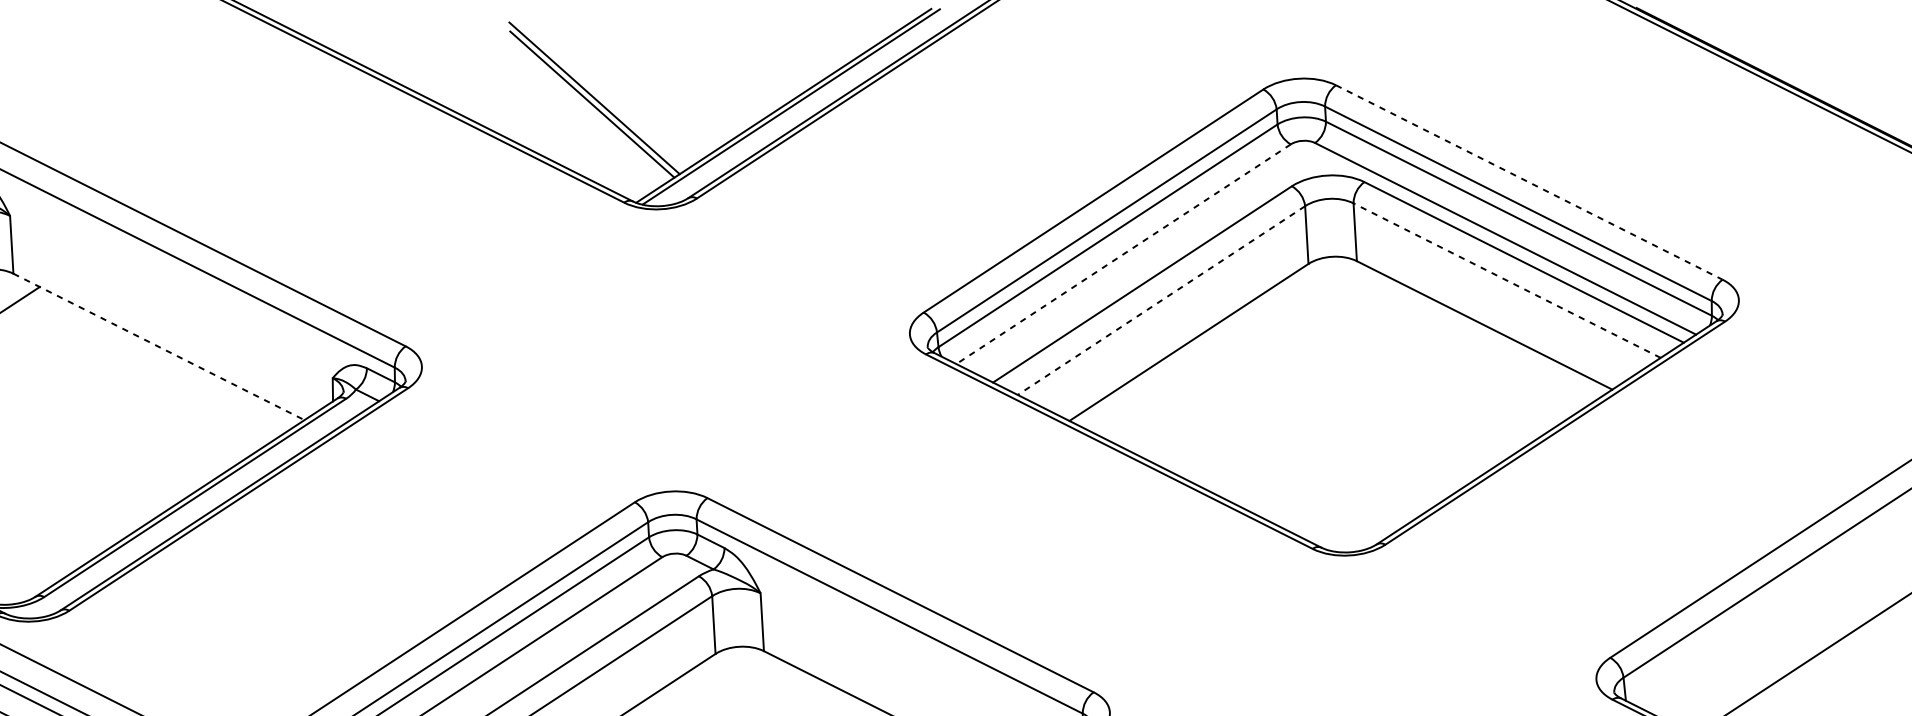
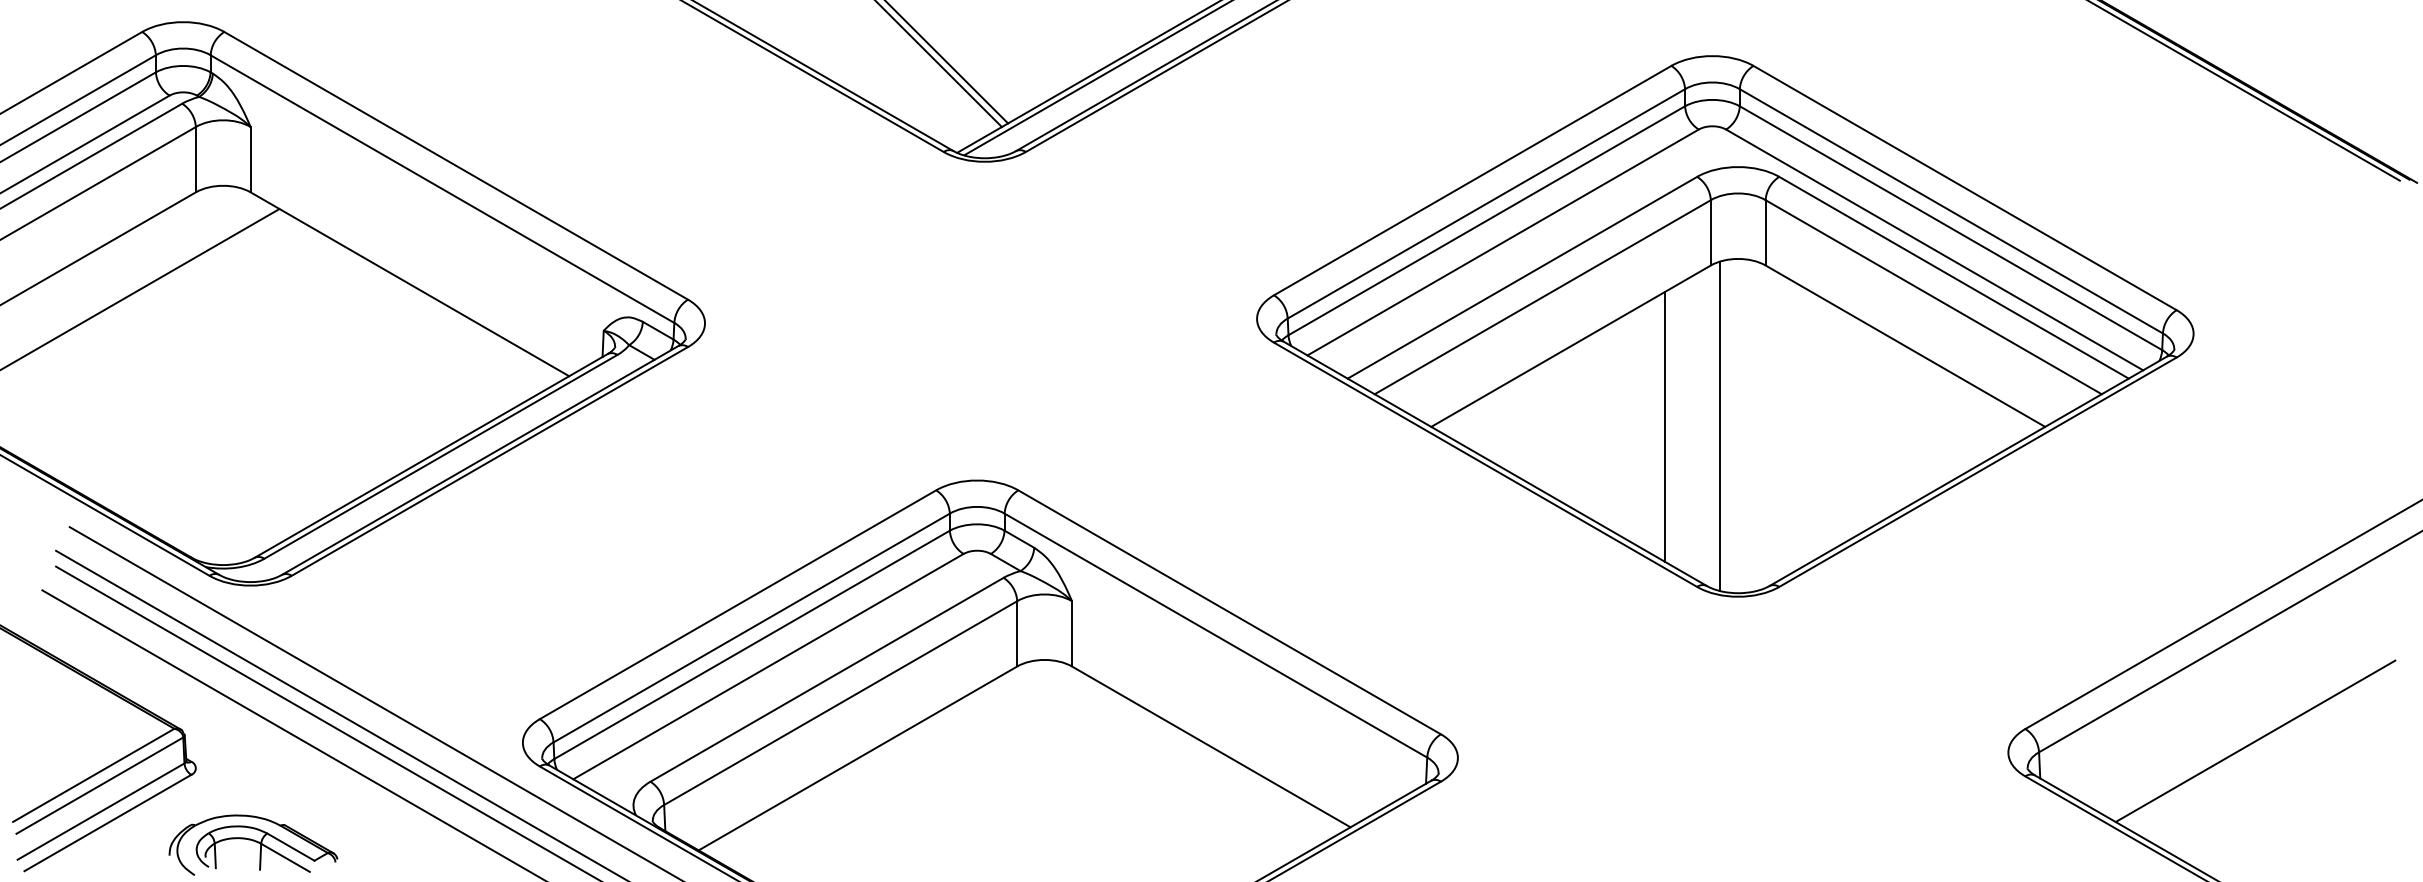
line: (1529, 182) -> (1965, 188), dashed -> solid
line: (1123, 254) -> (1503, 242), dashed -> solid
line: (1506, 280) -> (1933, 296), dashed -> solid
line: (1161, 300) -> (1542, 297), dashed -> solid
line: (158, 347) -> (409, 284), dashed -> solid
line: (1325, 404) -> (1720, 425), added
line: (1276, 408) -> (1665, 426), added

